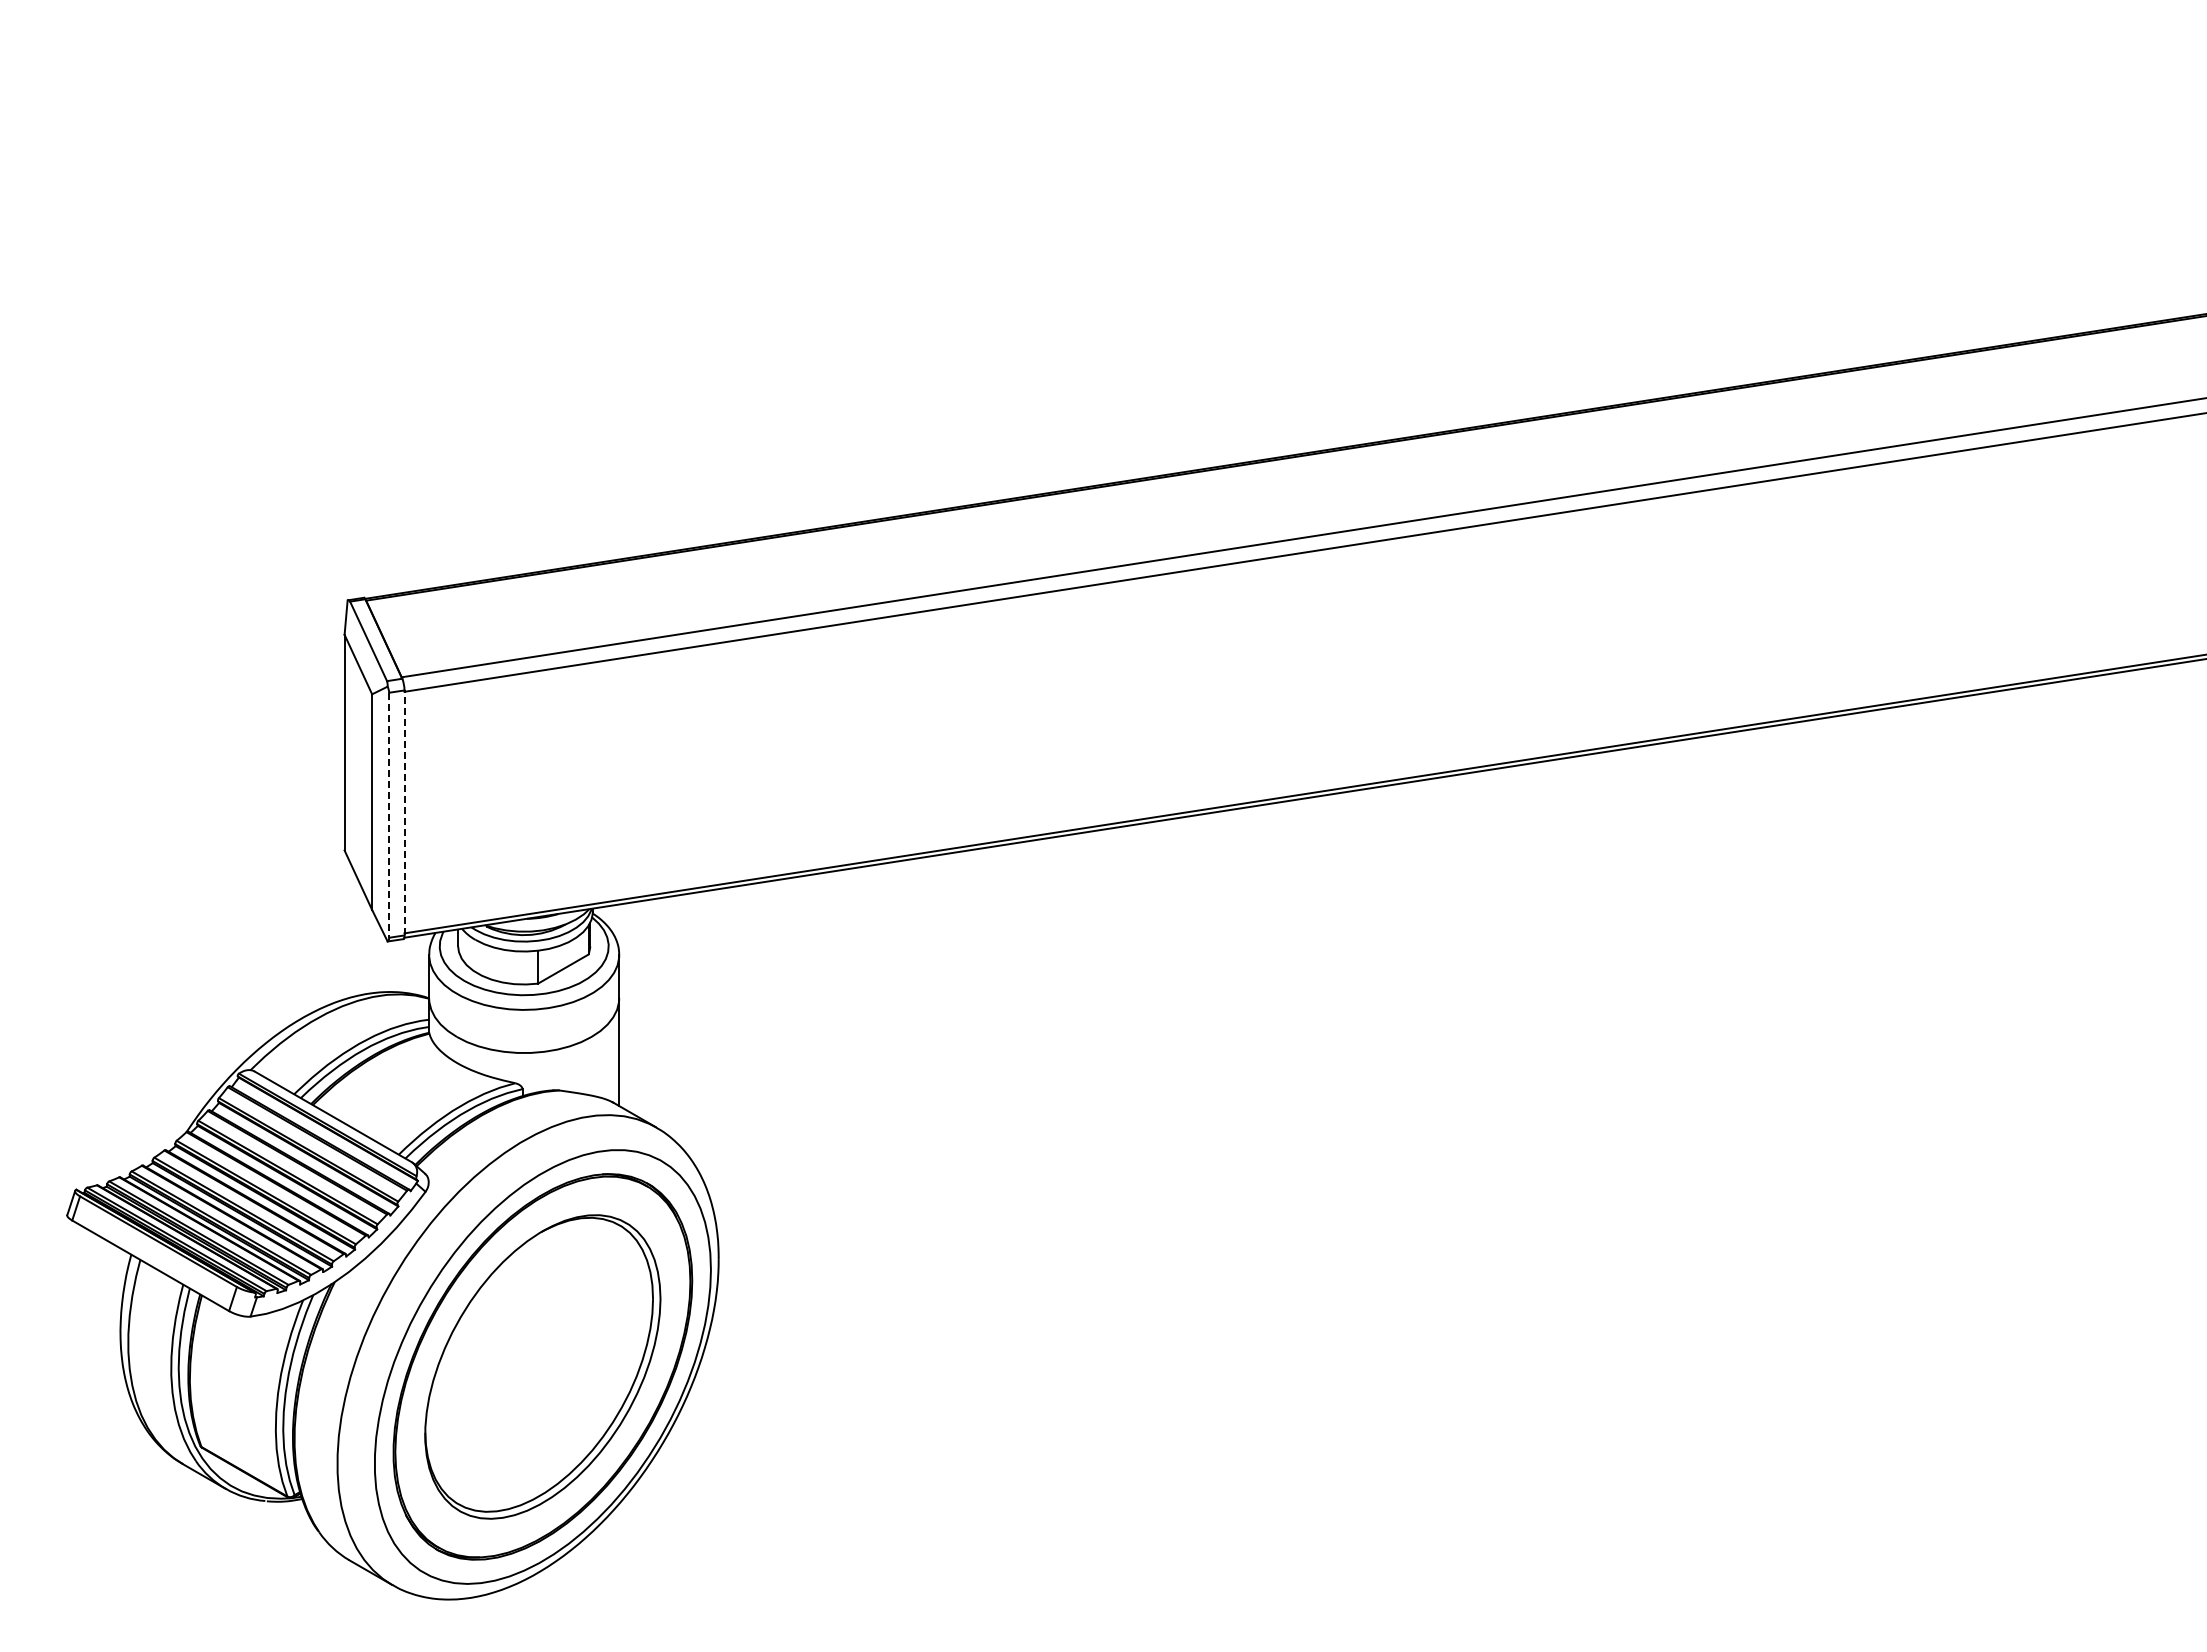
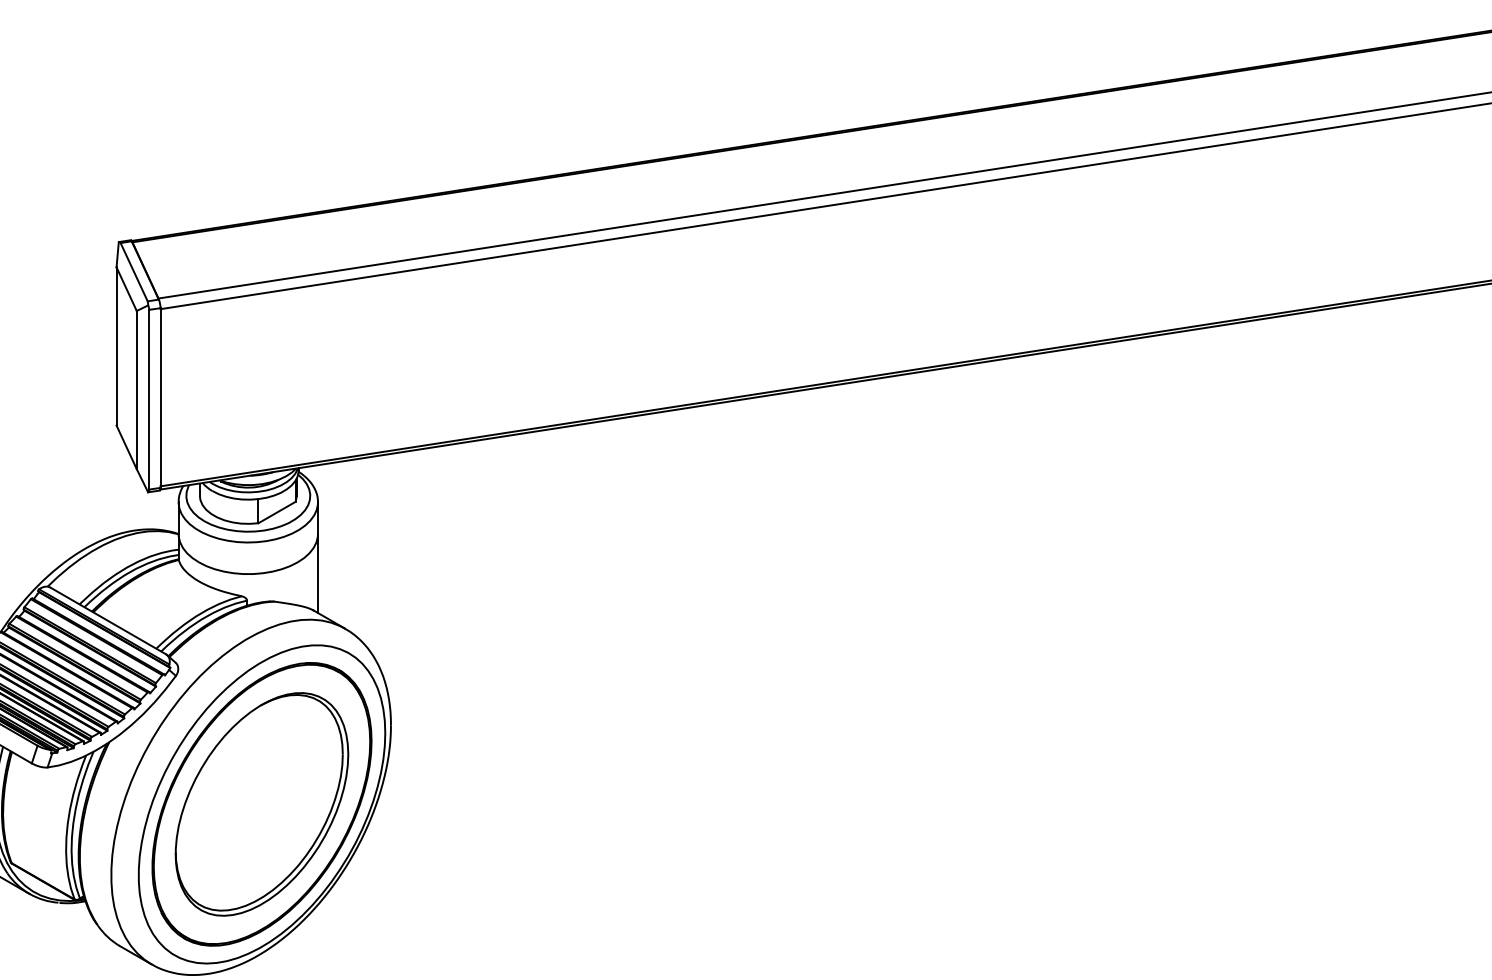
line: (404, 812) -> (160, 397), dashed -> solid
line: (389, 815) -> (149, 399), dashed -> solid

